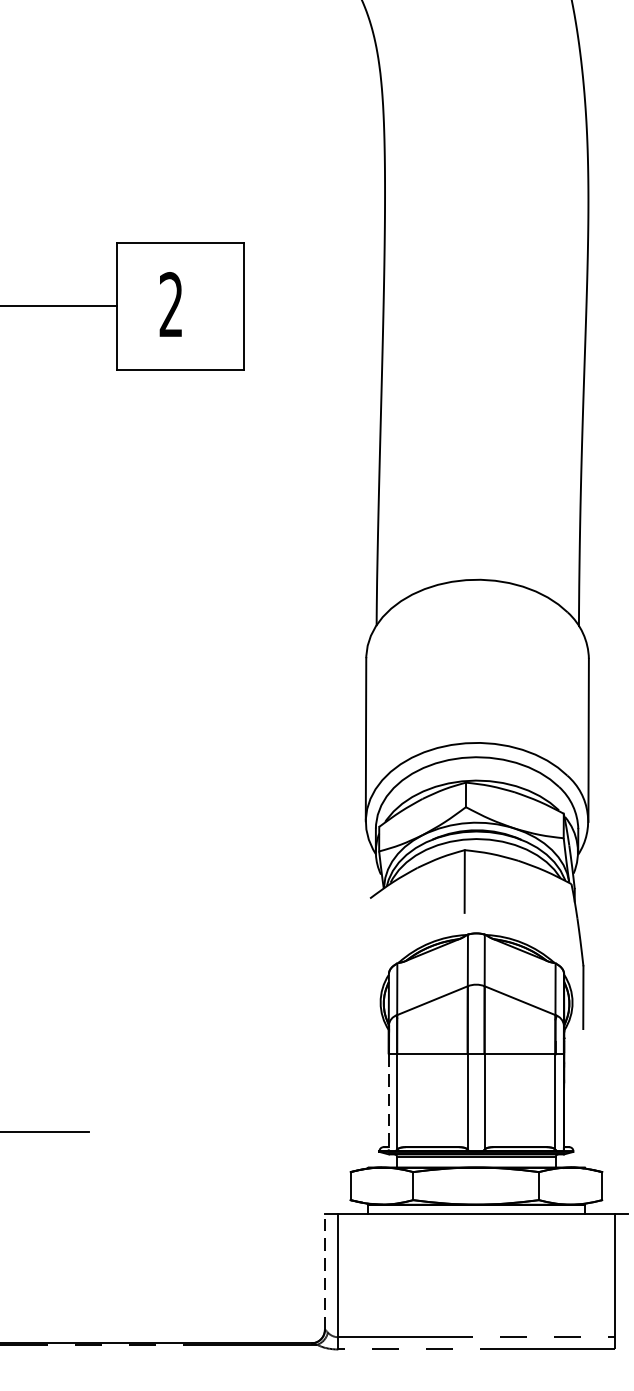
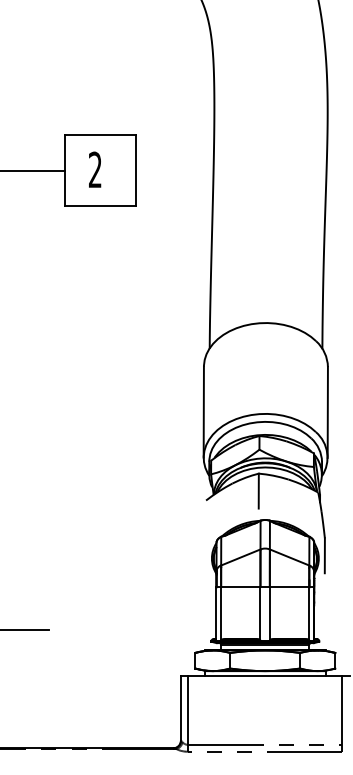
line: (388, 1101) -> (216, 613), dashed -> solid
line: (324, 1271) -> (180, 708), dashed -> solid

